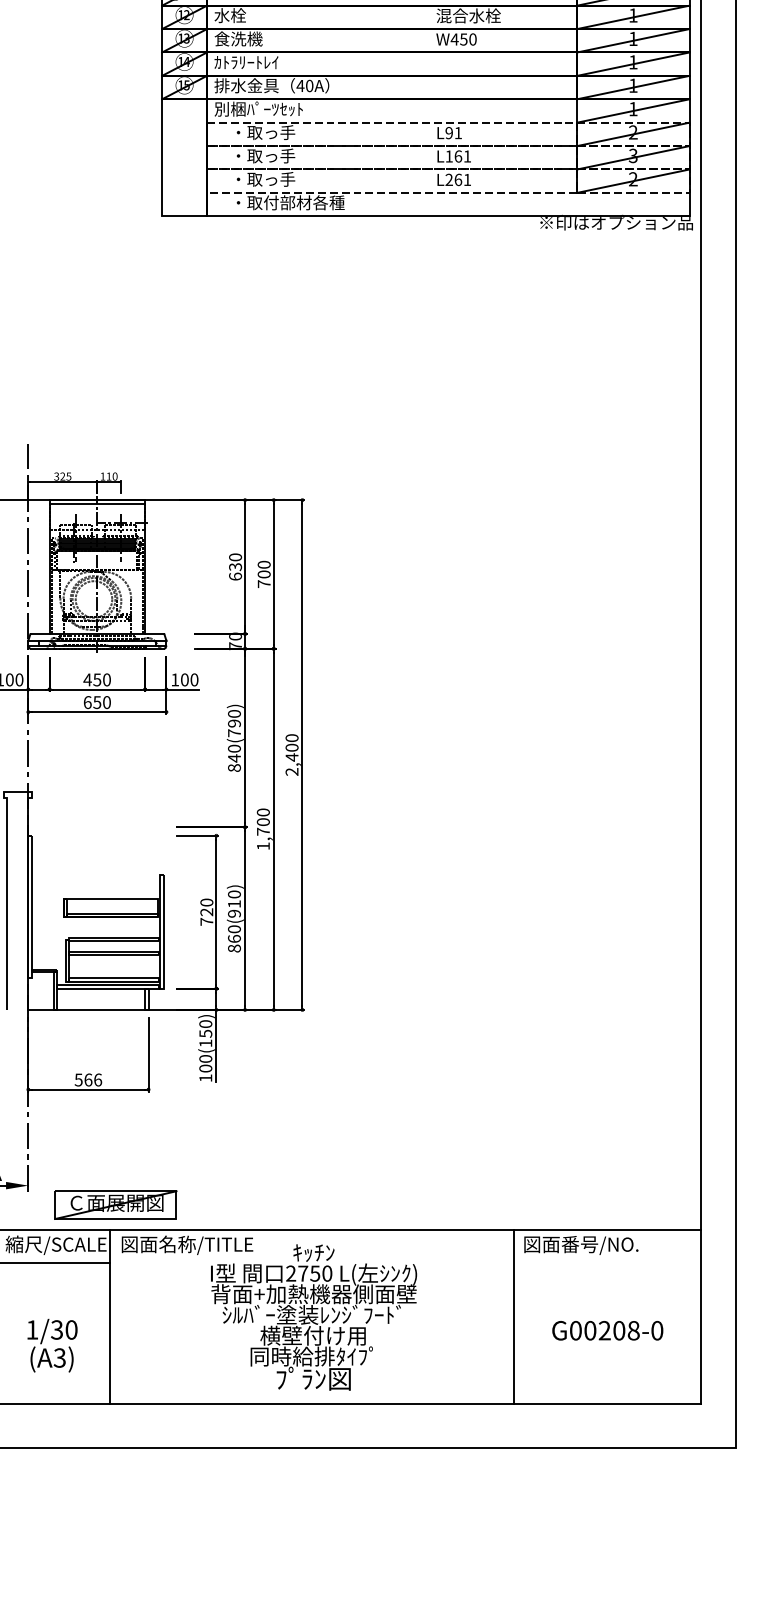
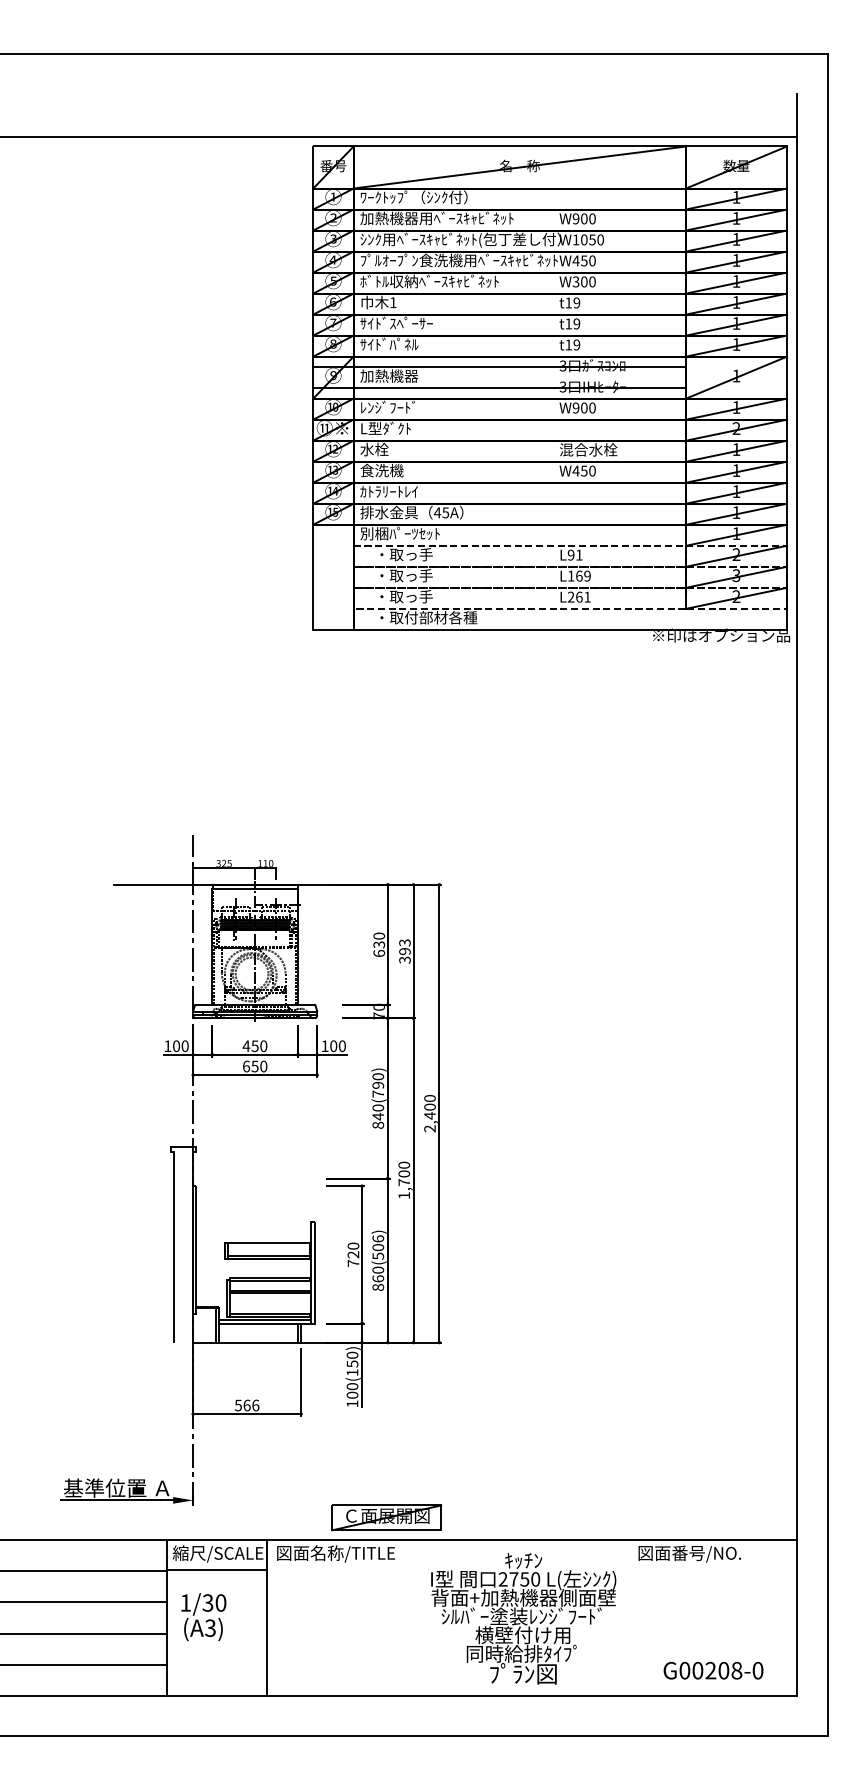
text: (309, 85) -> (445, 512), 40A -> 45A
text: (467, 155) -> (587, 575), L161 -> L169
text: (263, 574) -> (404, 951), 700 -> 393
text: (234, 904) -> (378, 1247), 860(910) -> 860(506)
part: (115, 1204) -> (386, 1517), moved
text: (313, 1317) -> (523, 1618), moved
line: (514, 1317) -> (629, 1618), removed
text: (607, 1330) -> (713, 1670), moved
text: (52, 1346) -> (203, 1617), moved

